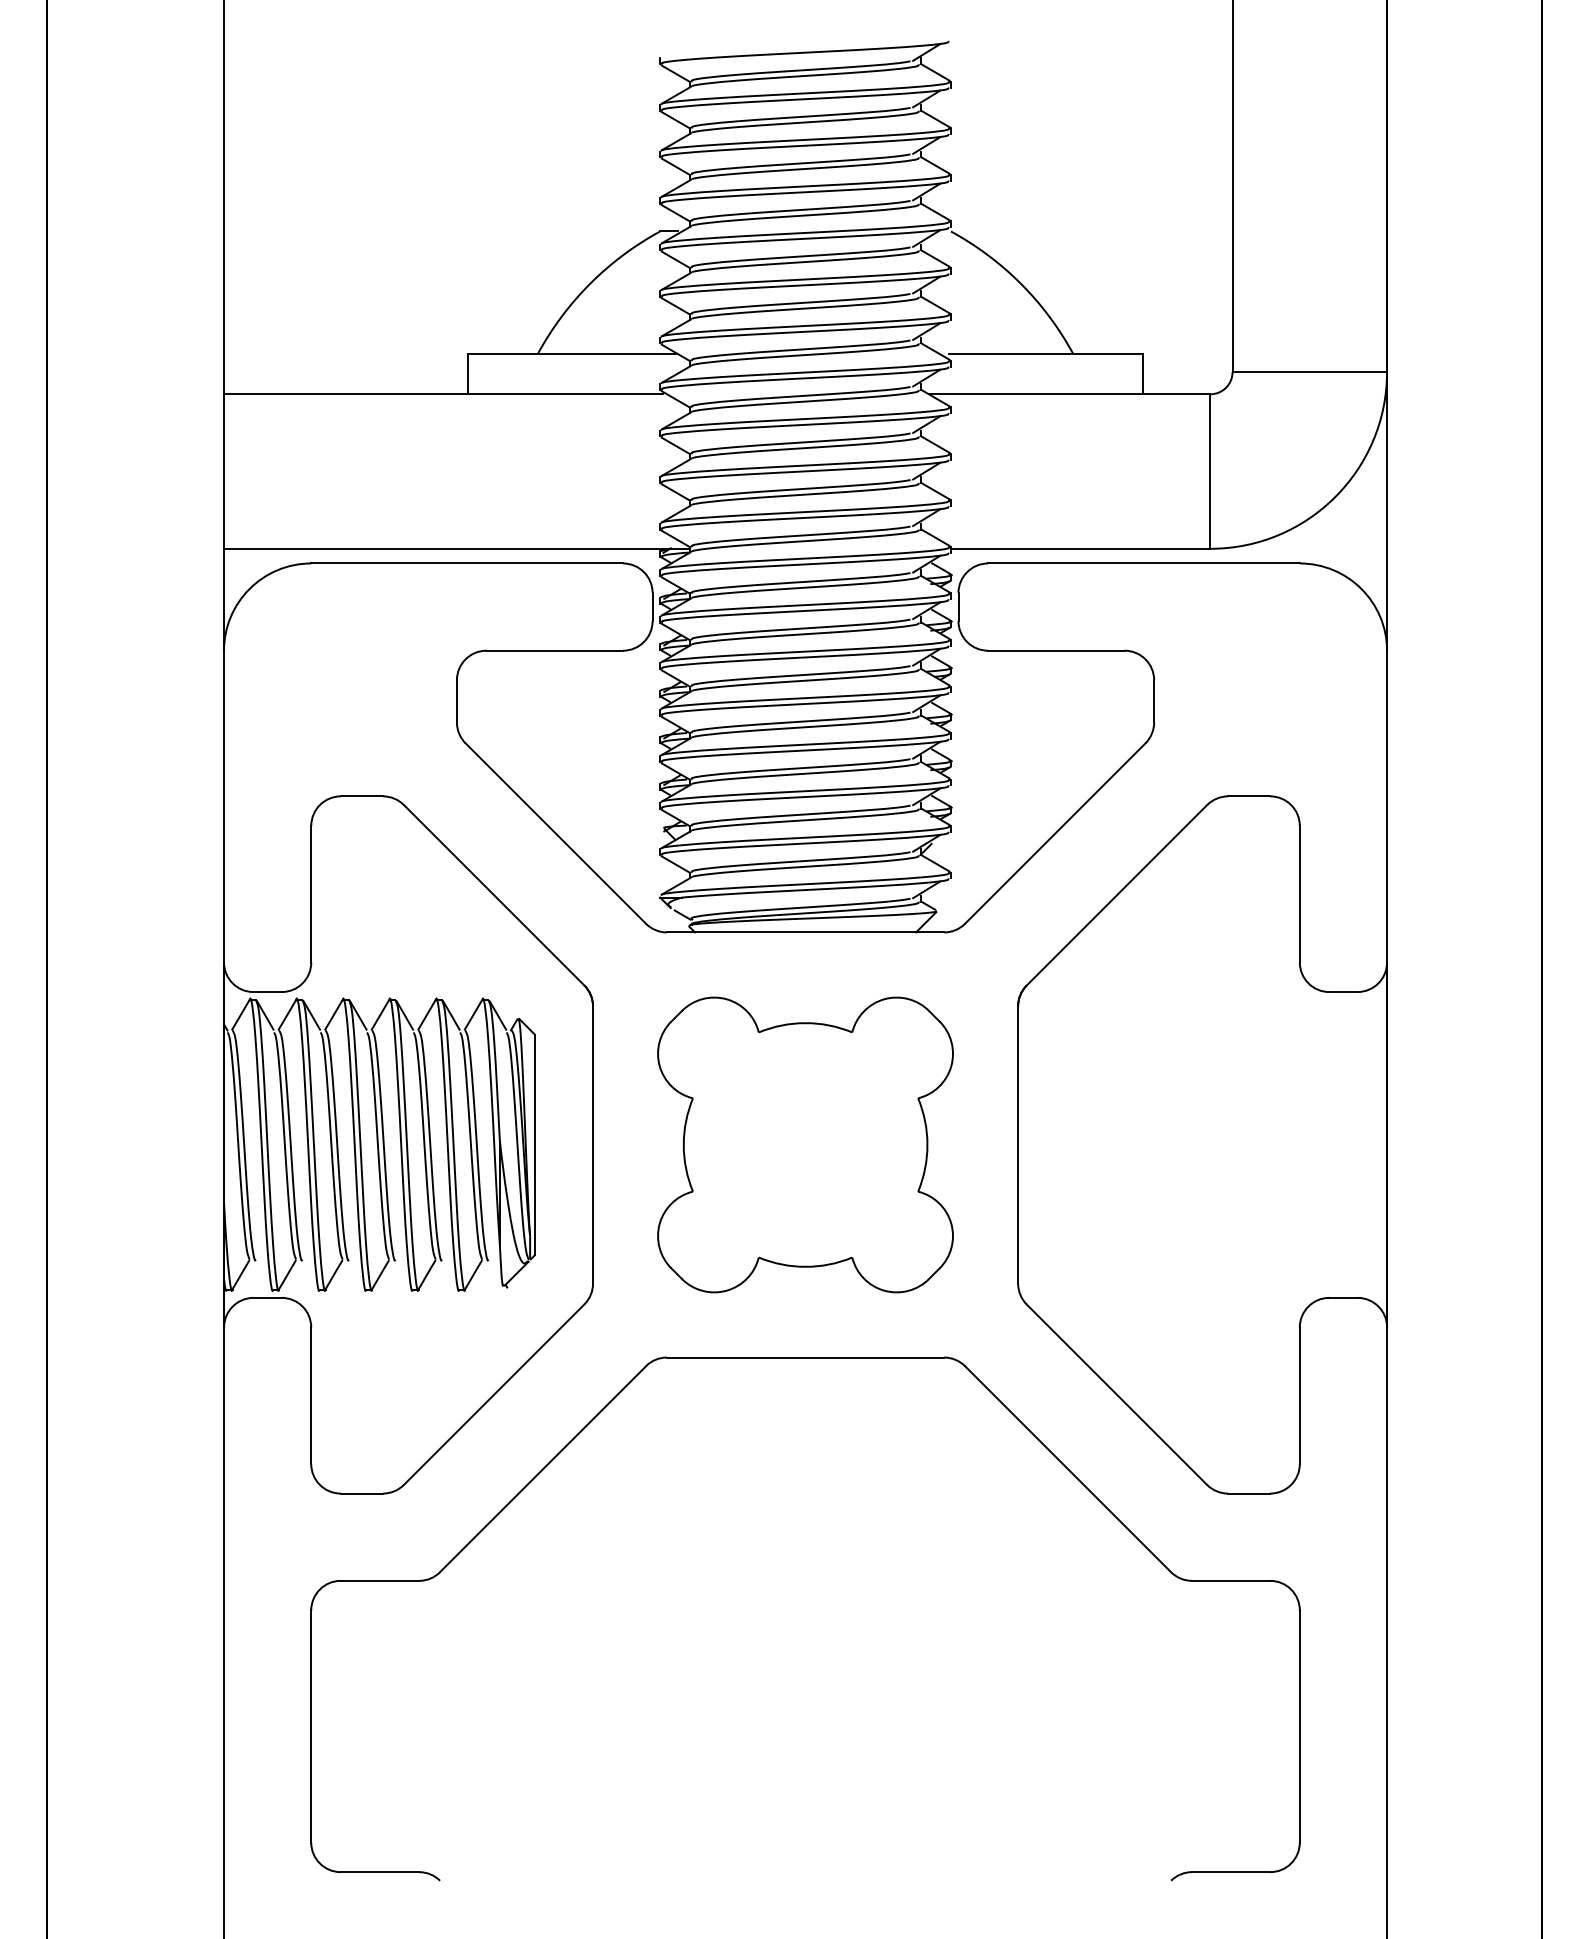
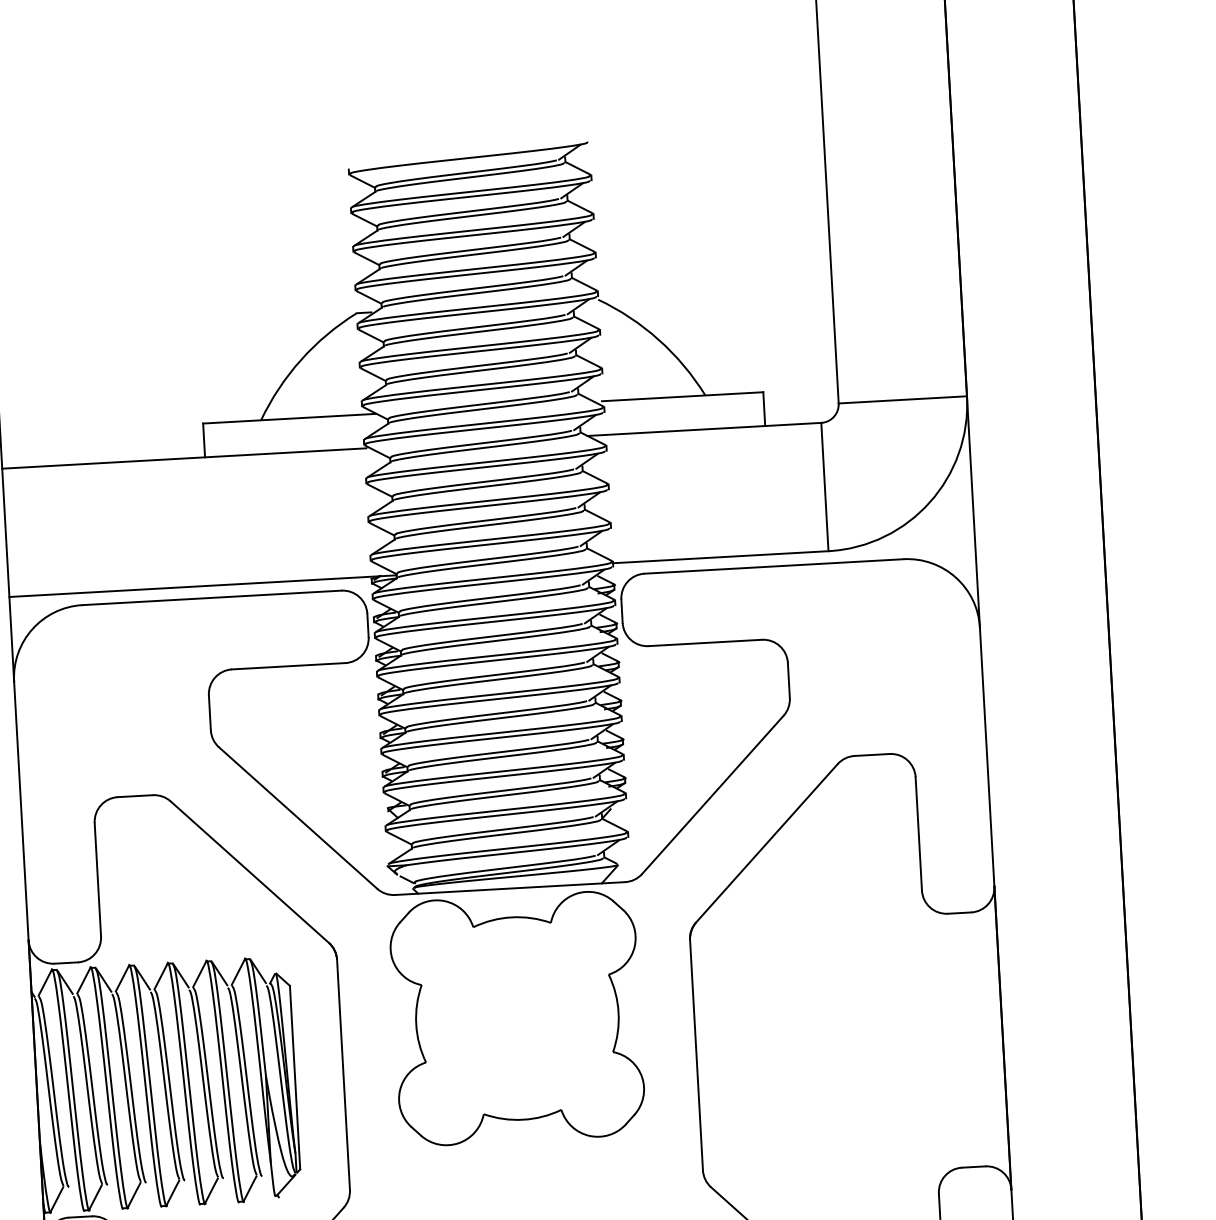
part: (805, 1144) -> (517, 1018), moved

